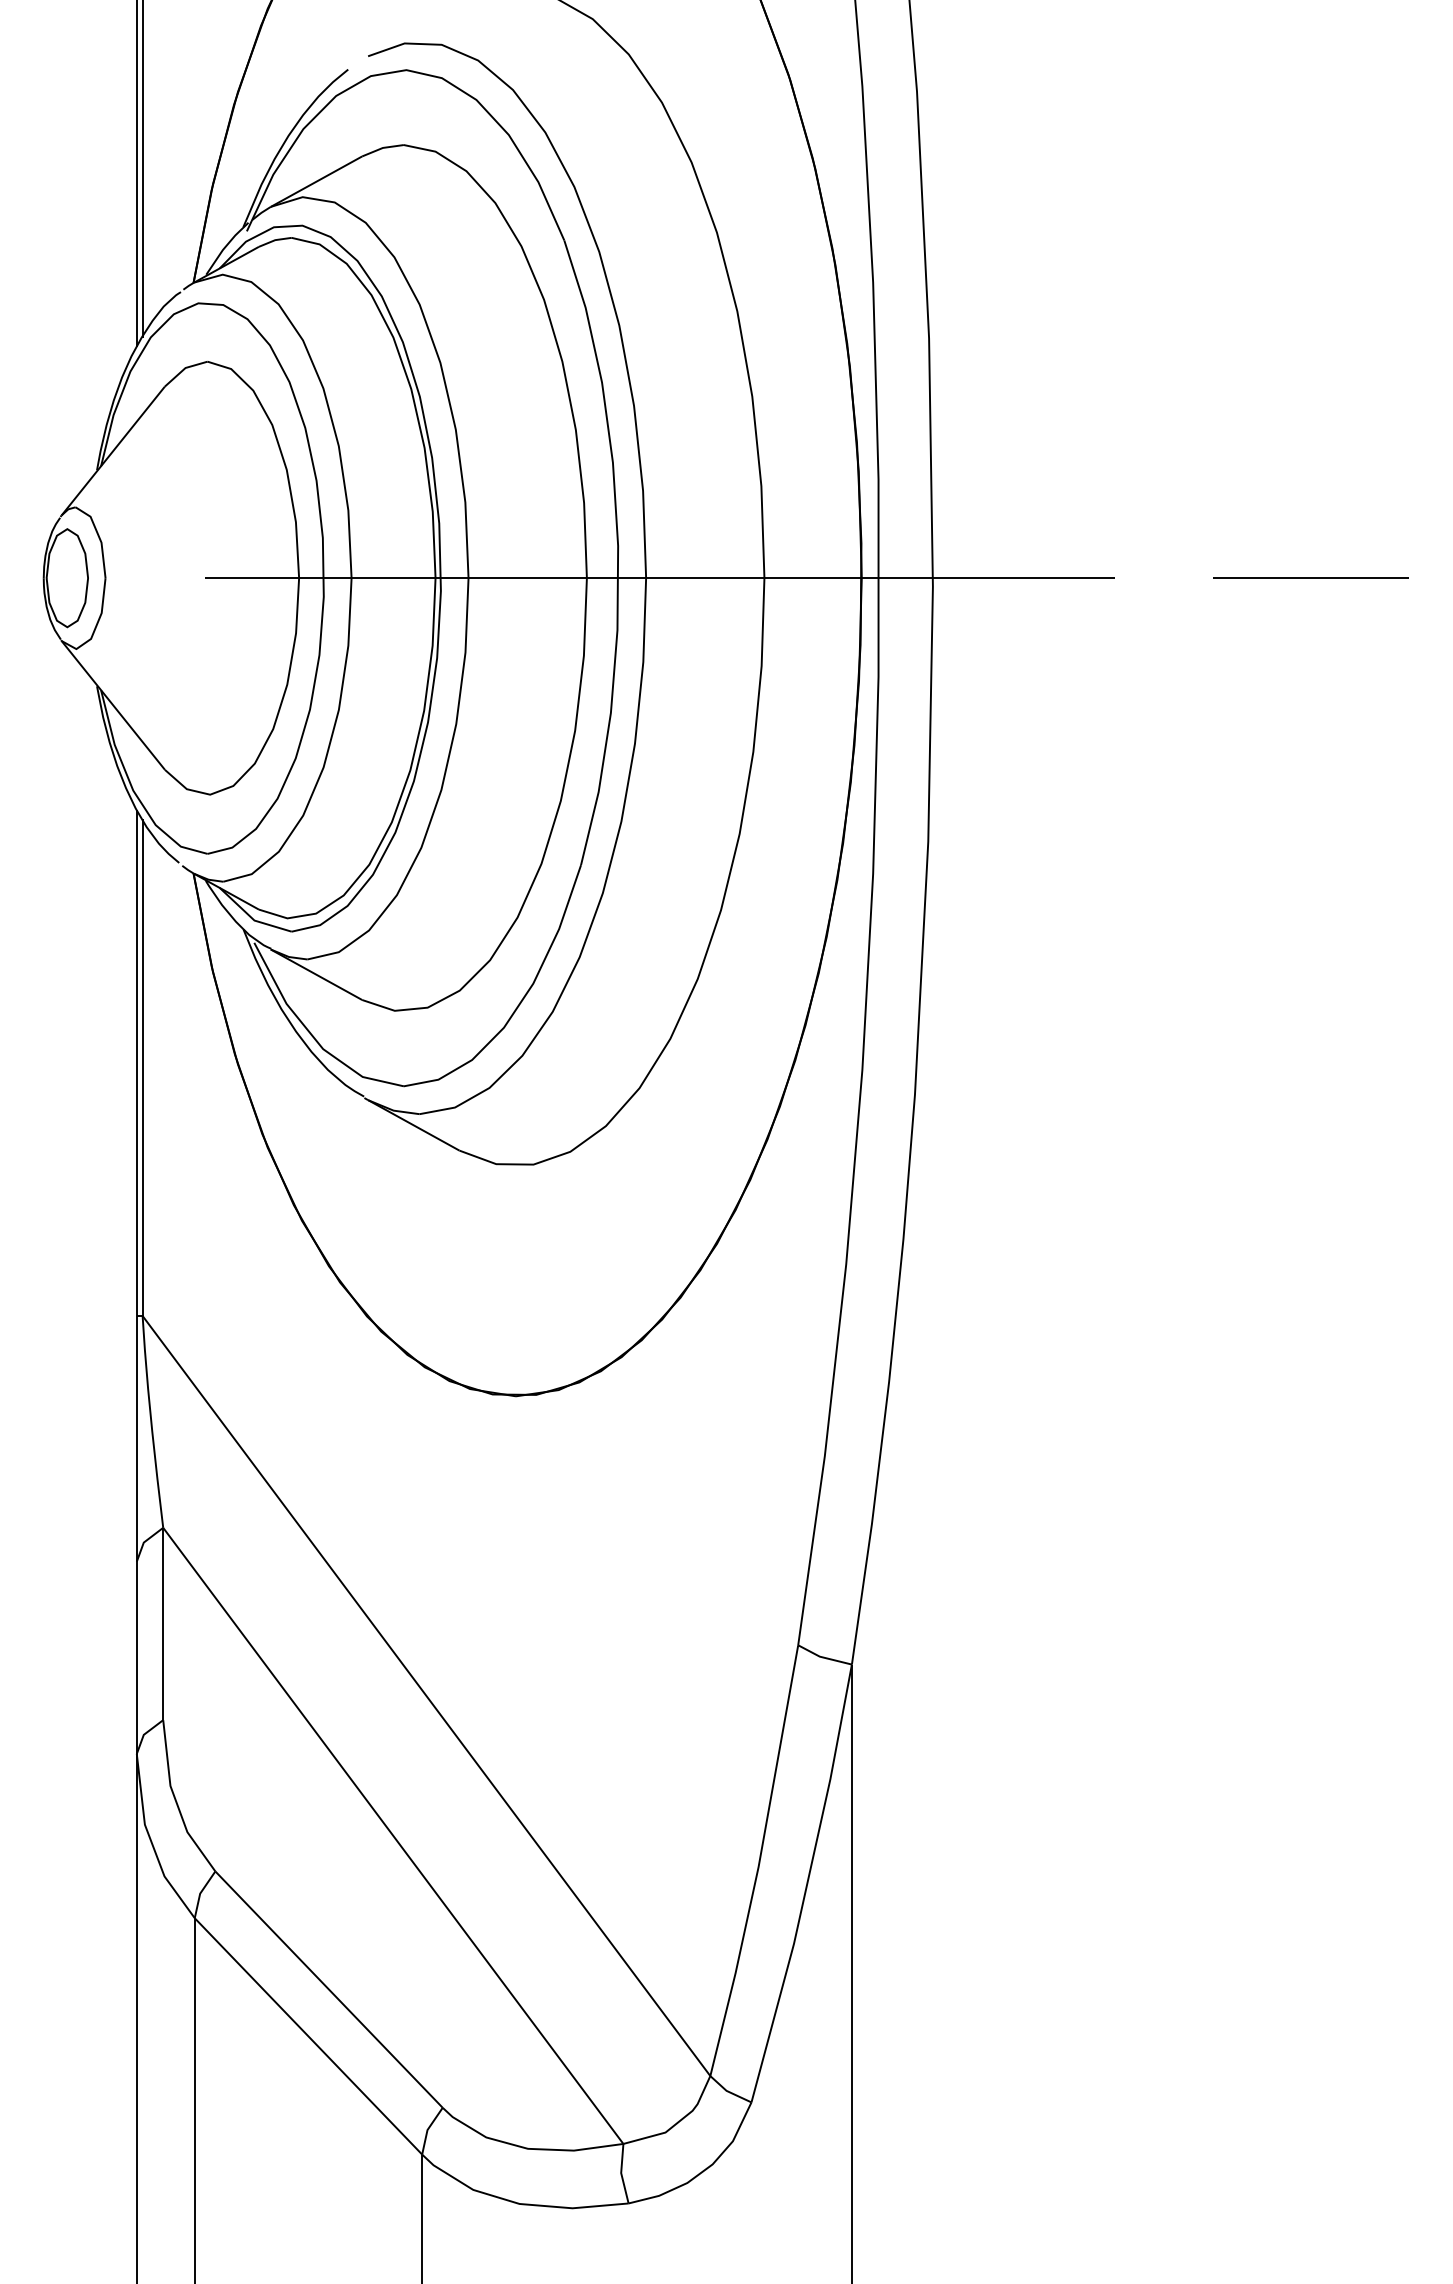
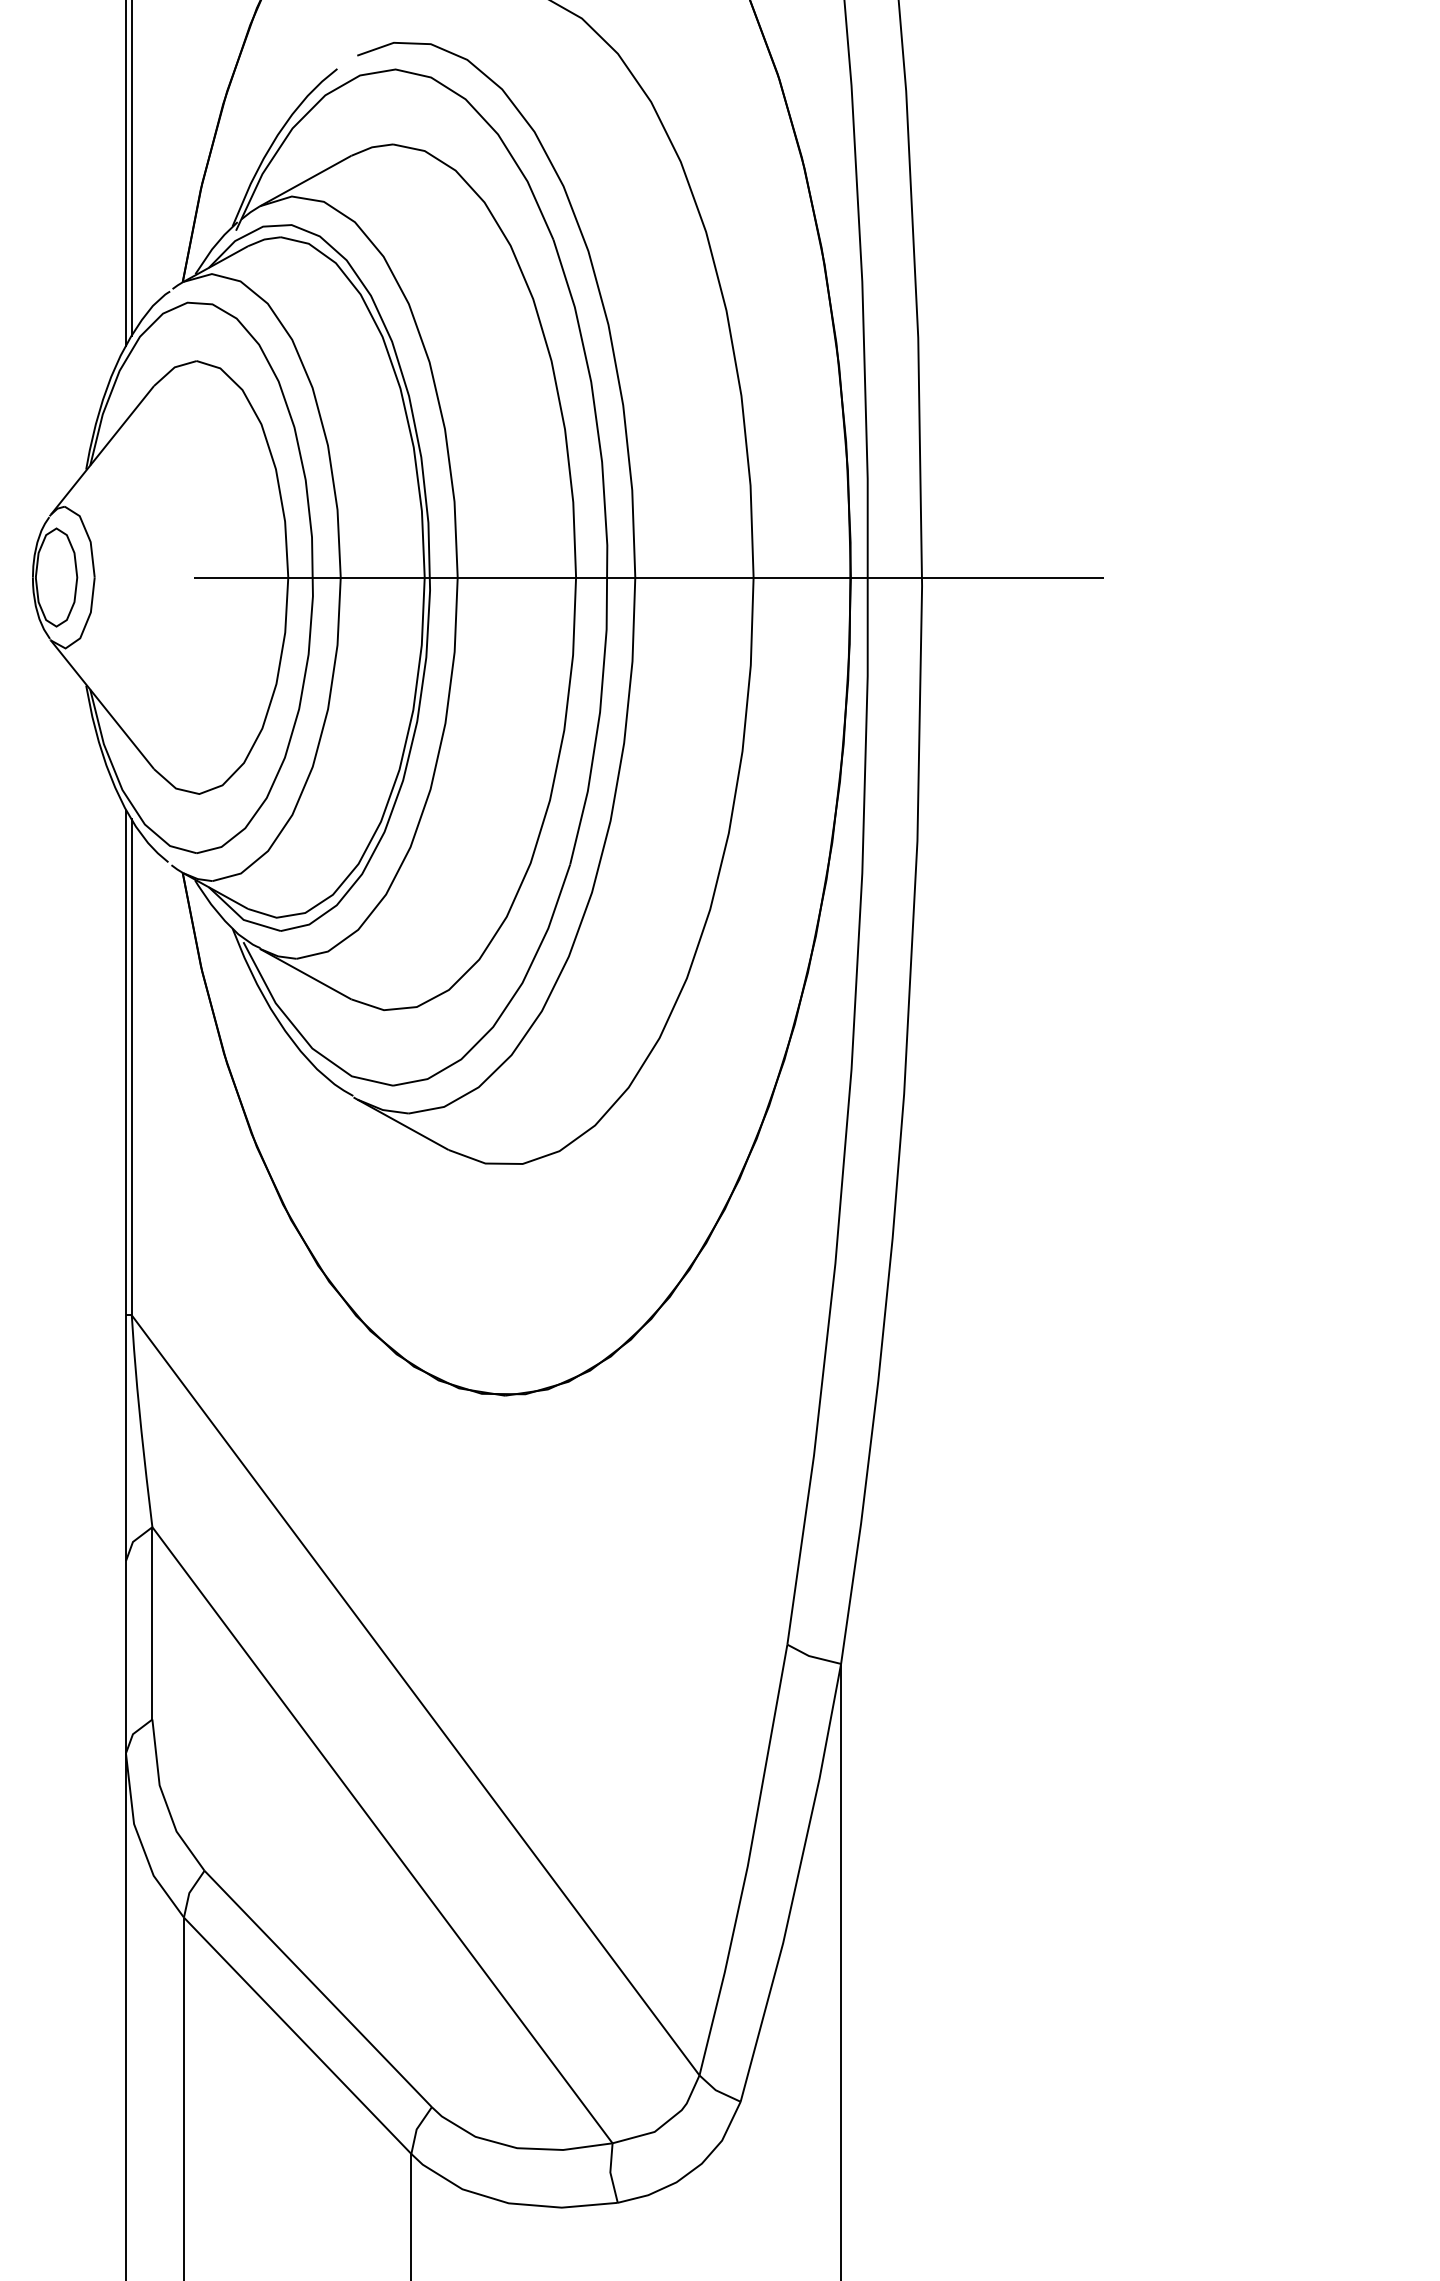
line: (1310, 577) -> (1299, 576), removed

